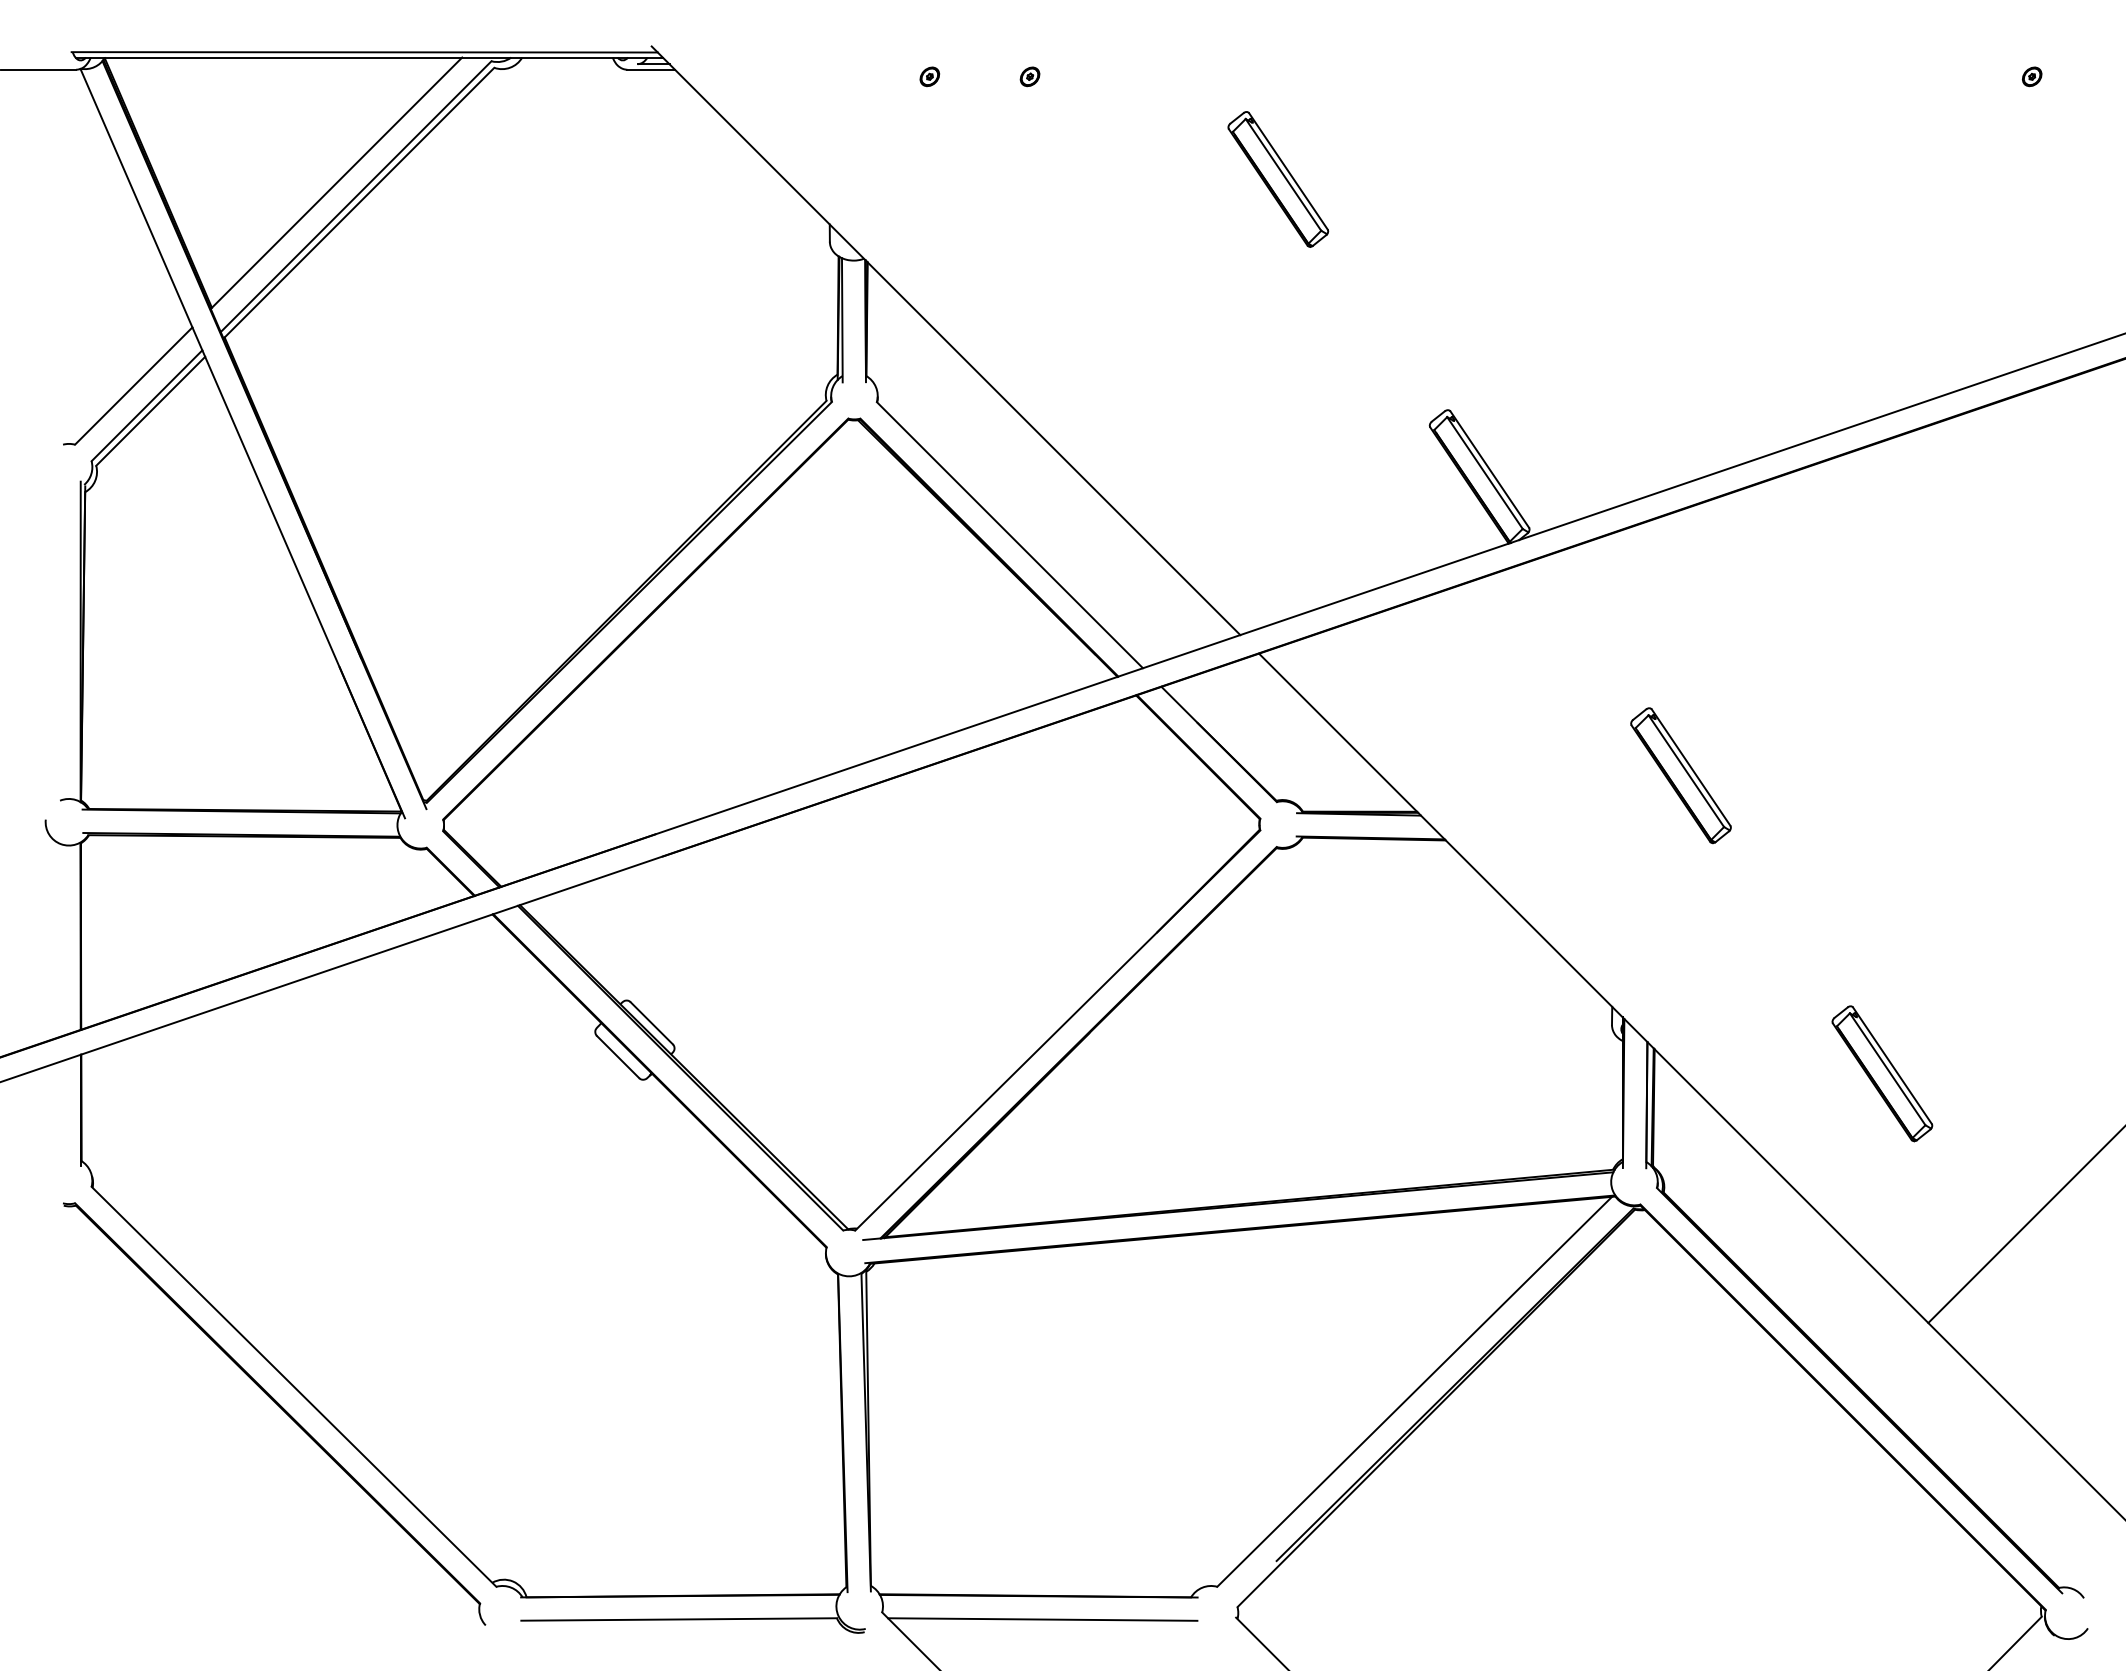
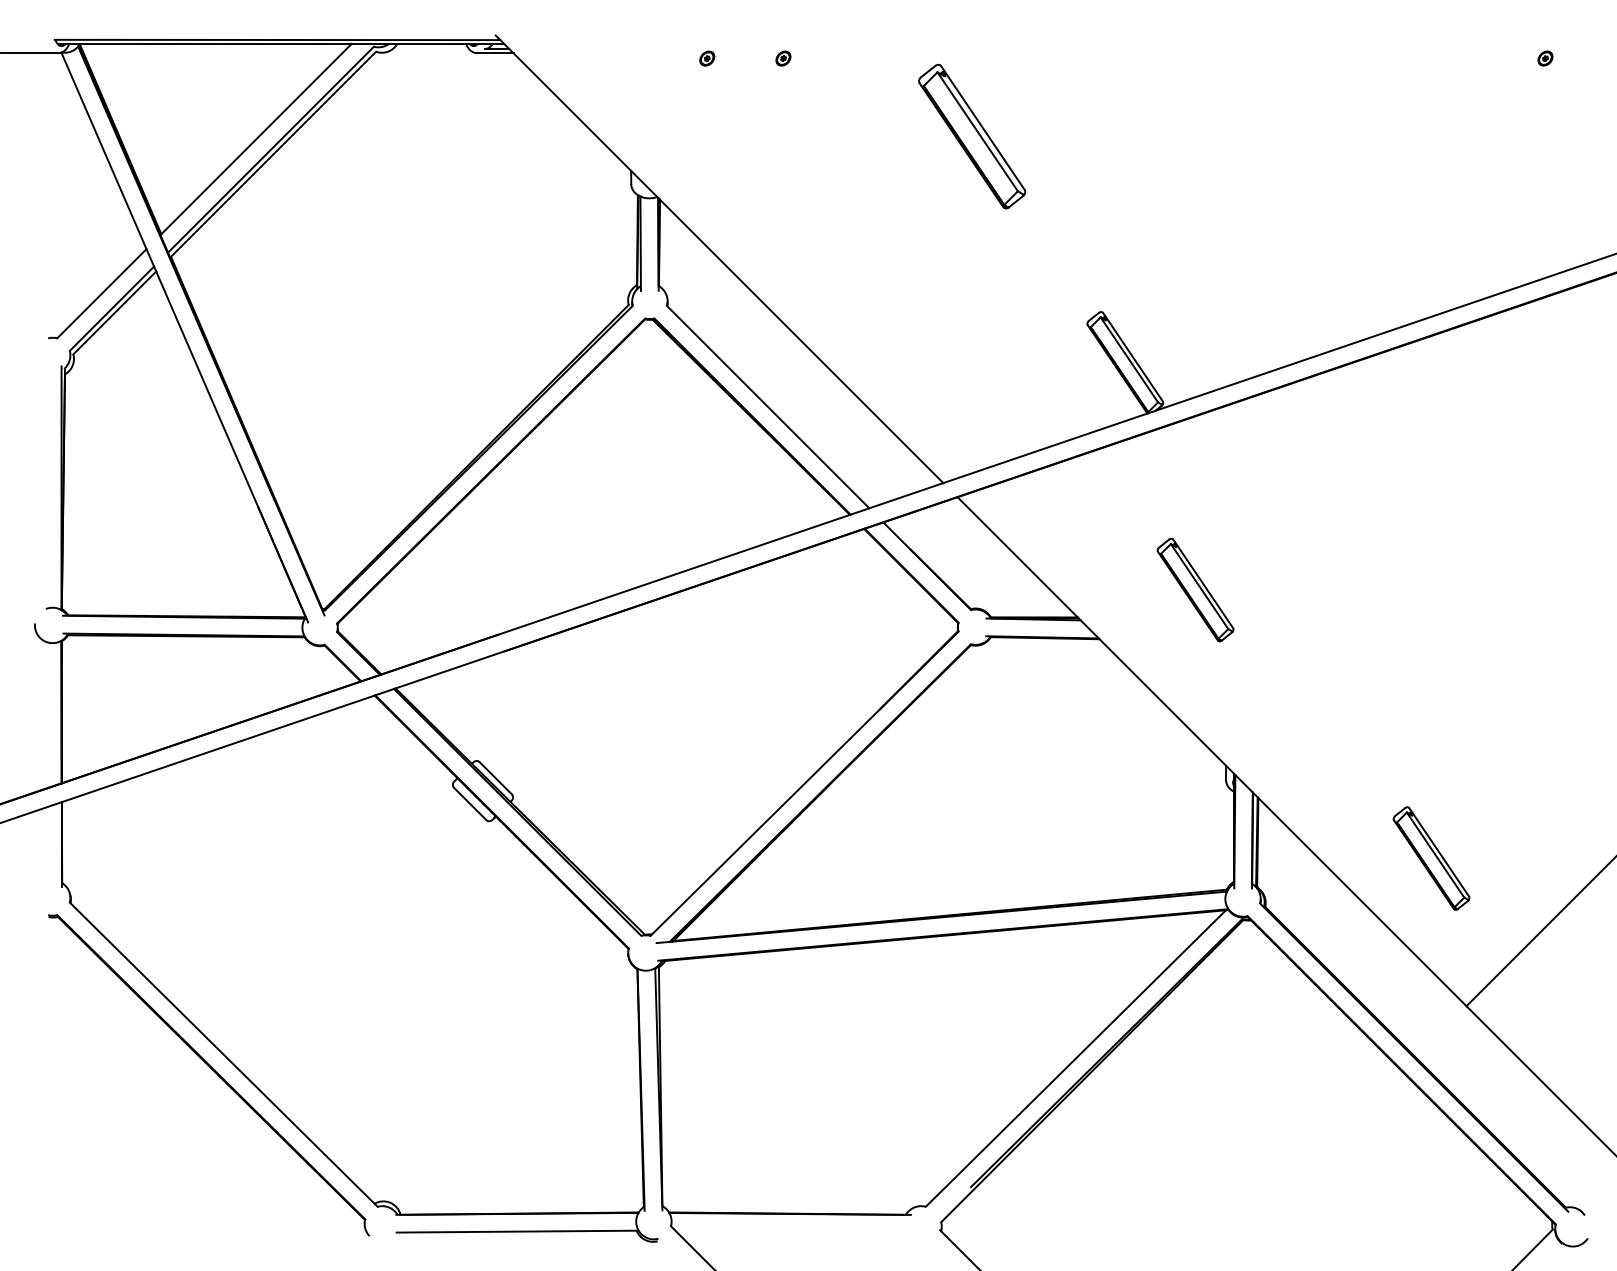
part: (1278, 179) -> (972, 136), size x1.4
part: (1680, 775) -> (1195, 589), moved
part: (1882, 1073) -> (1431, 858), moved
line: (1042, 1619) -> (792, 1231), removed

